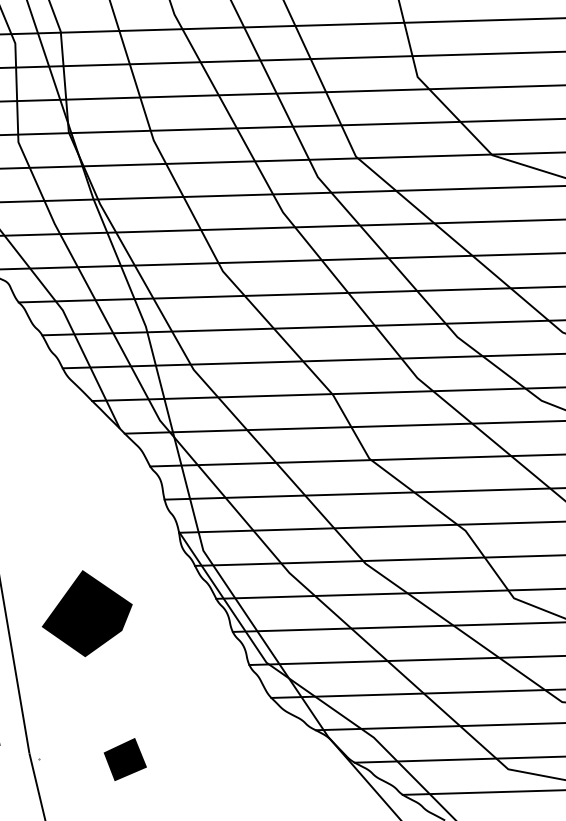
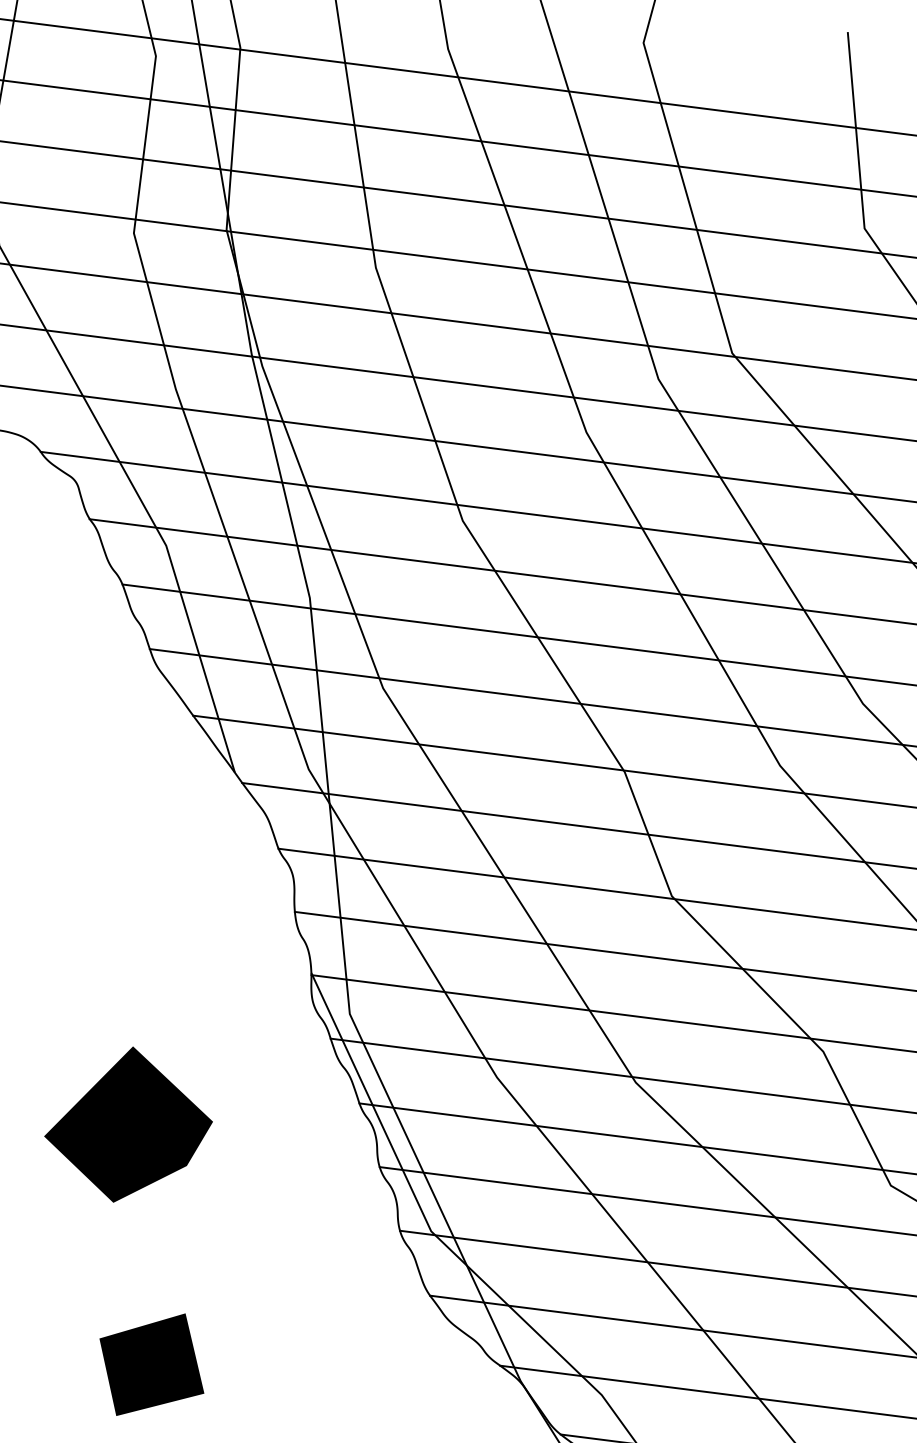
part: (86, 613) -> (127, 1125), moved
part: (125, 759) -> (152, 1364), size x1.43

